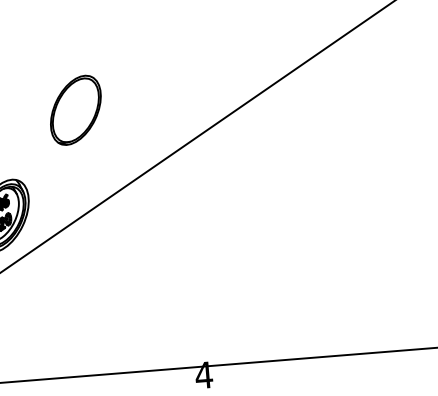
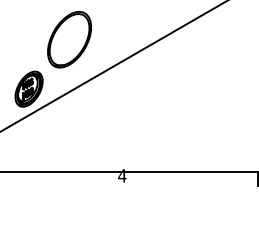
part: (75, 109) -> (69, 39), size x1.67

